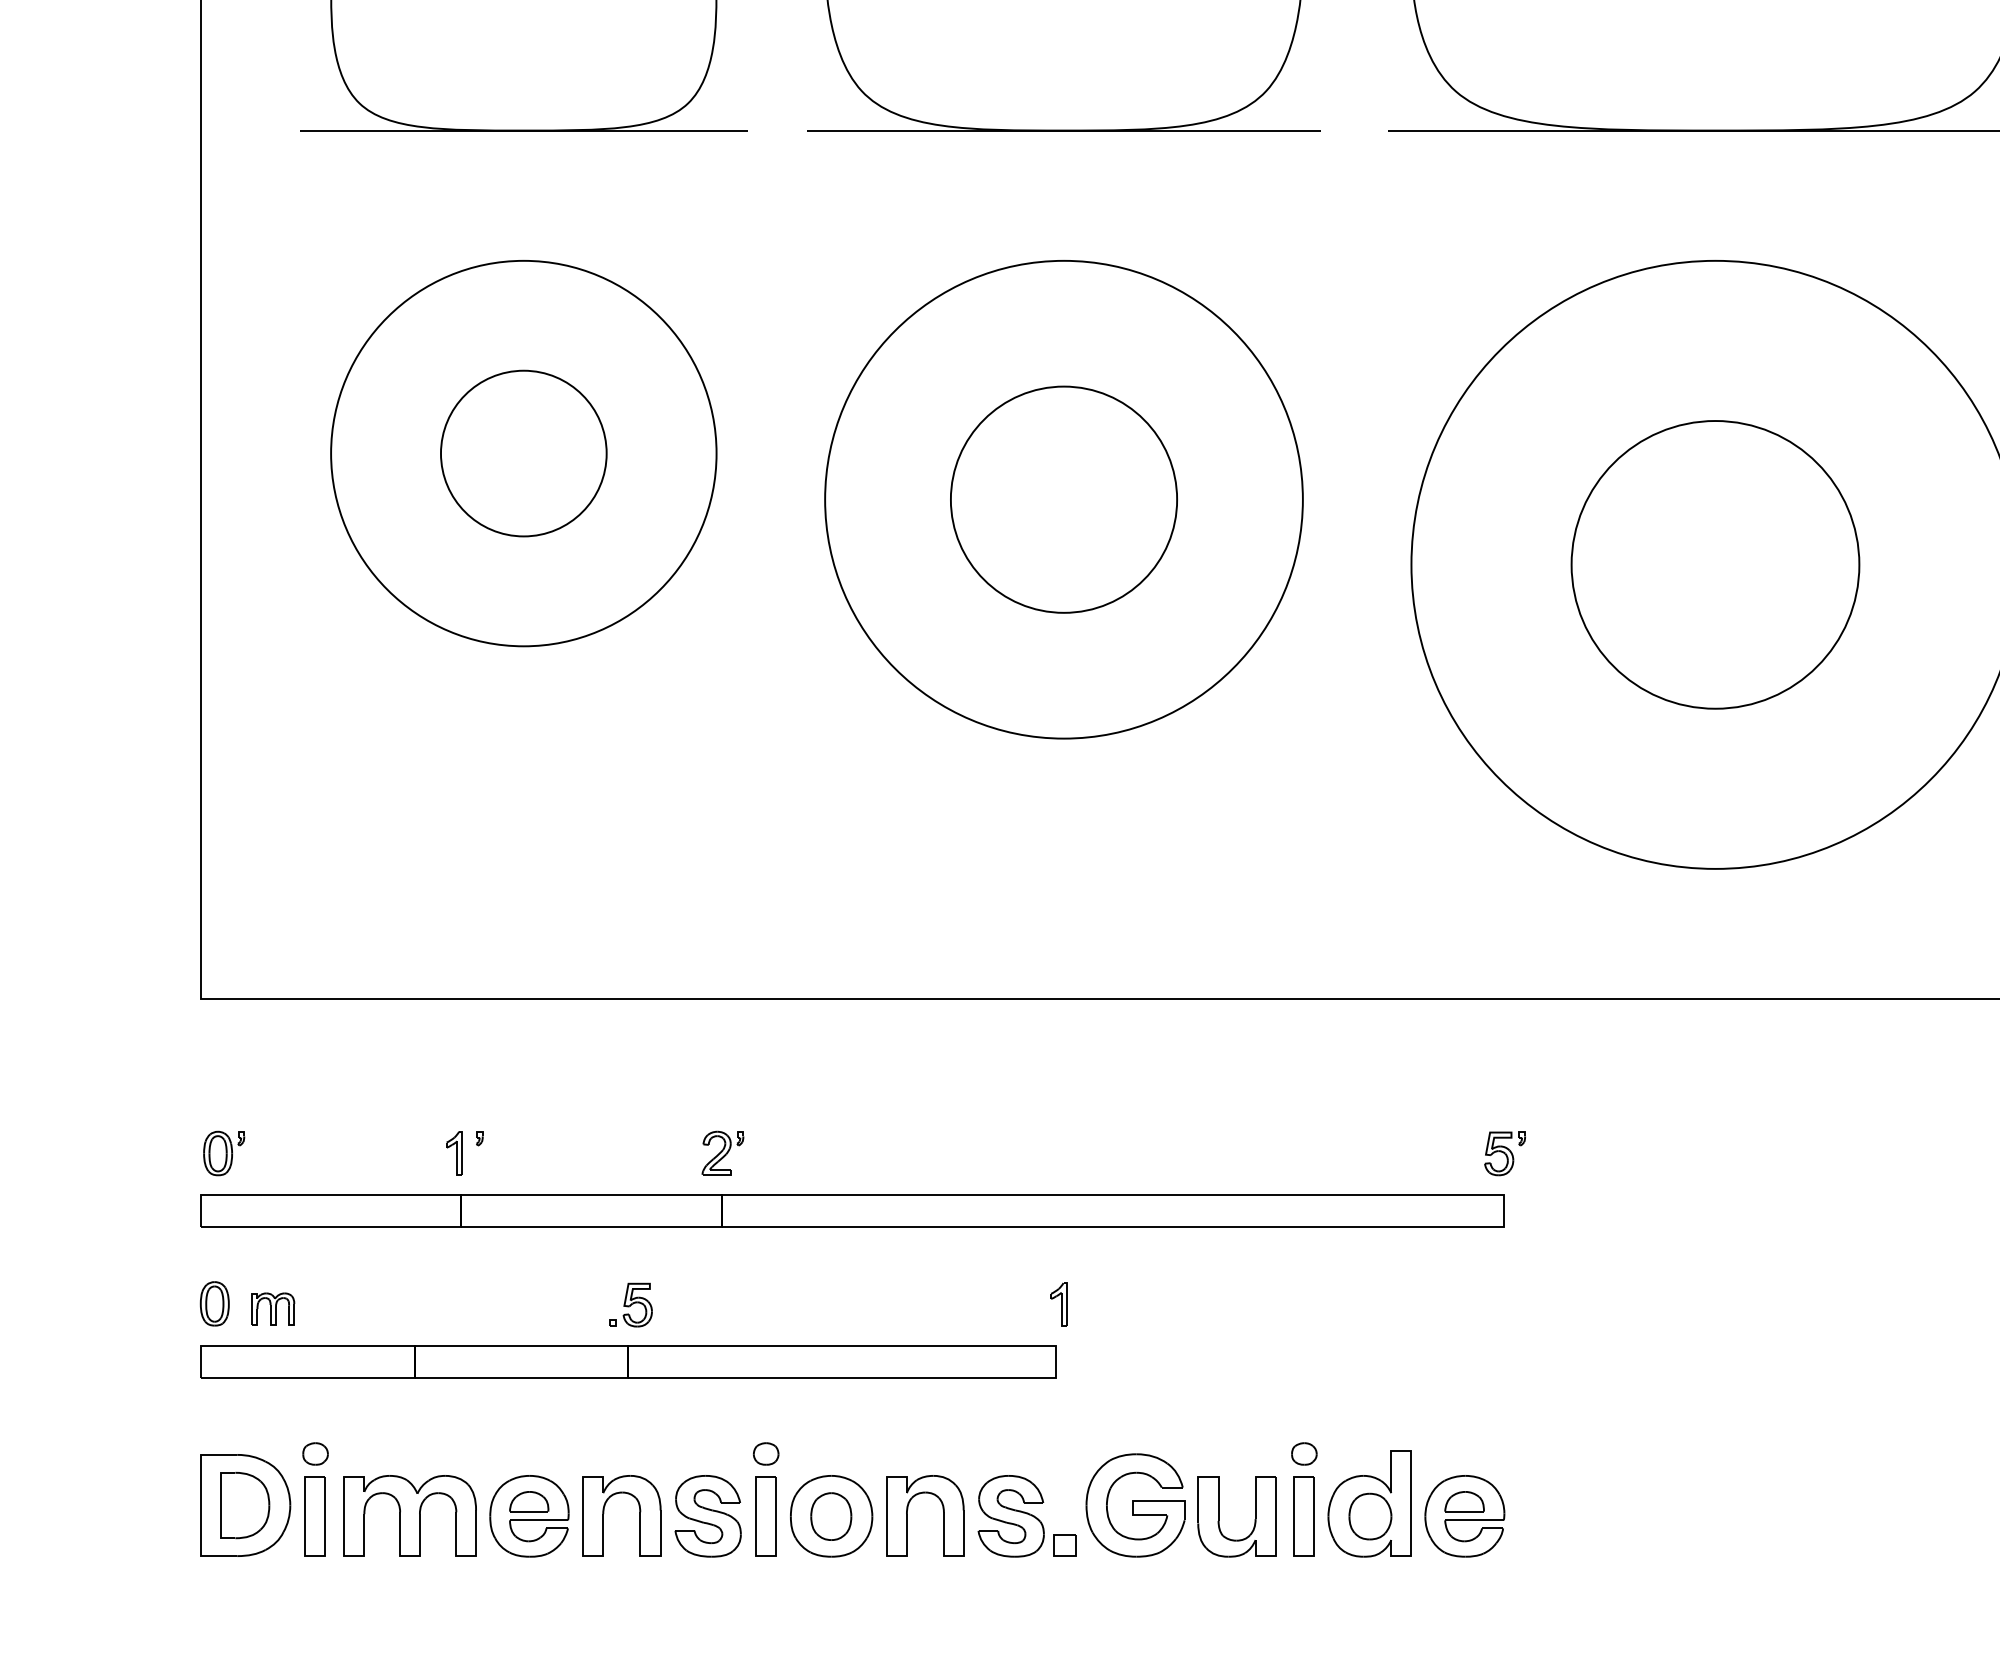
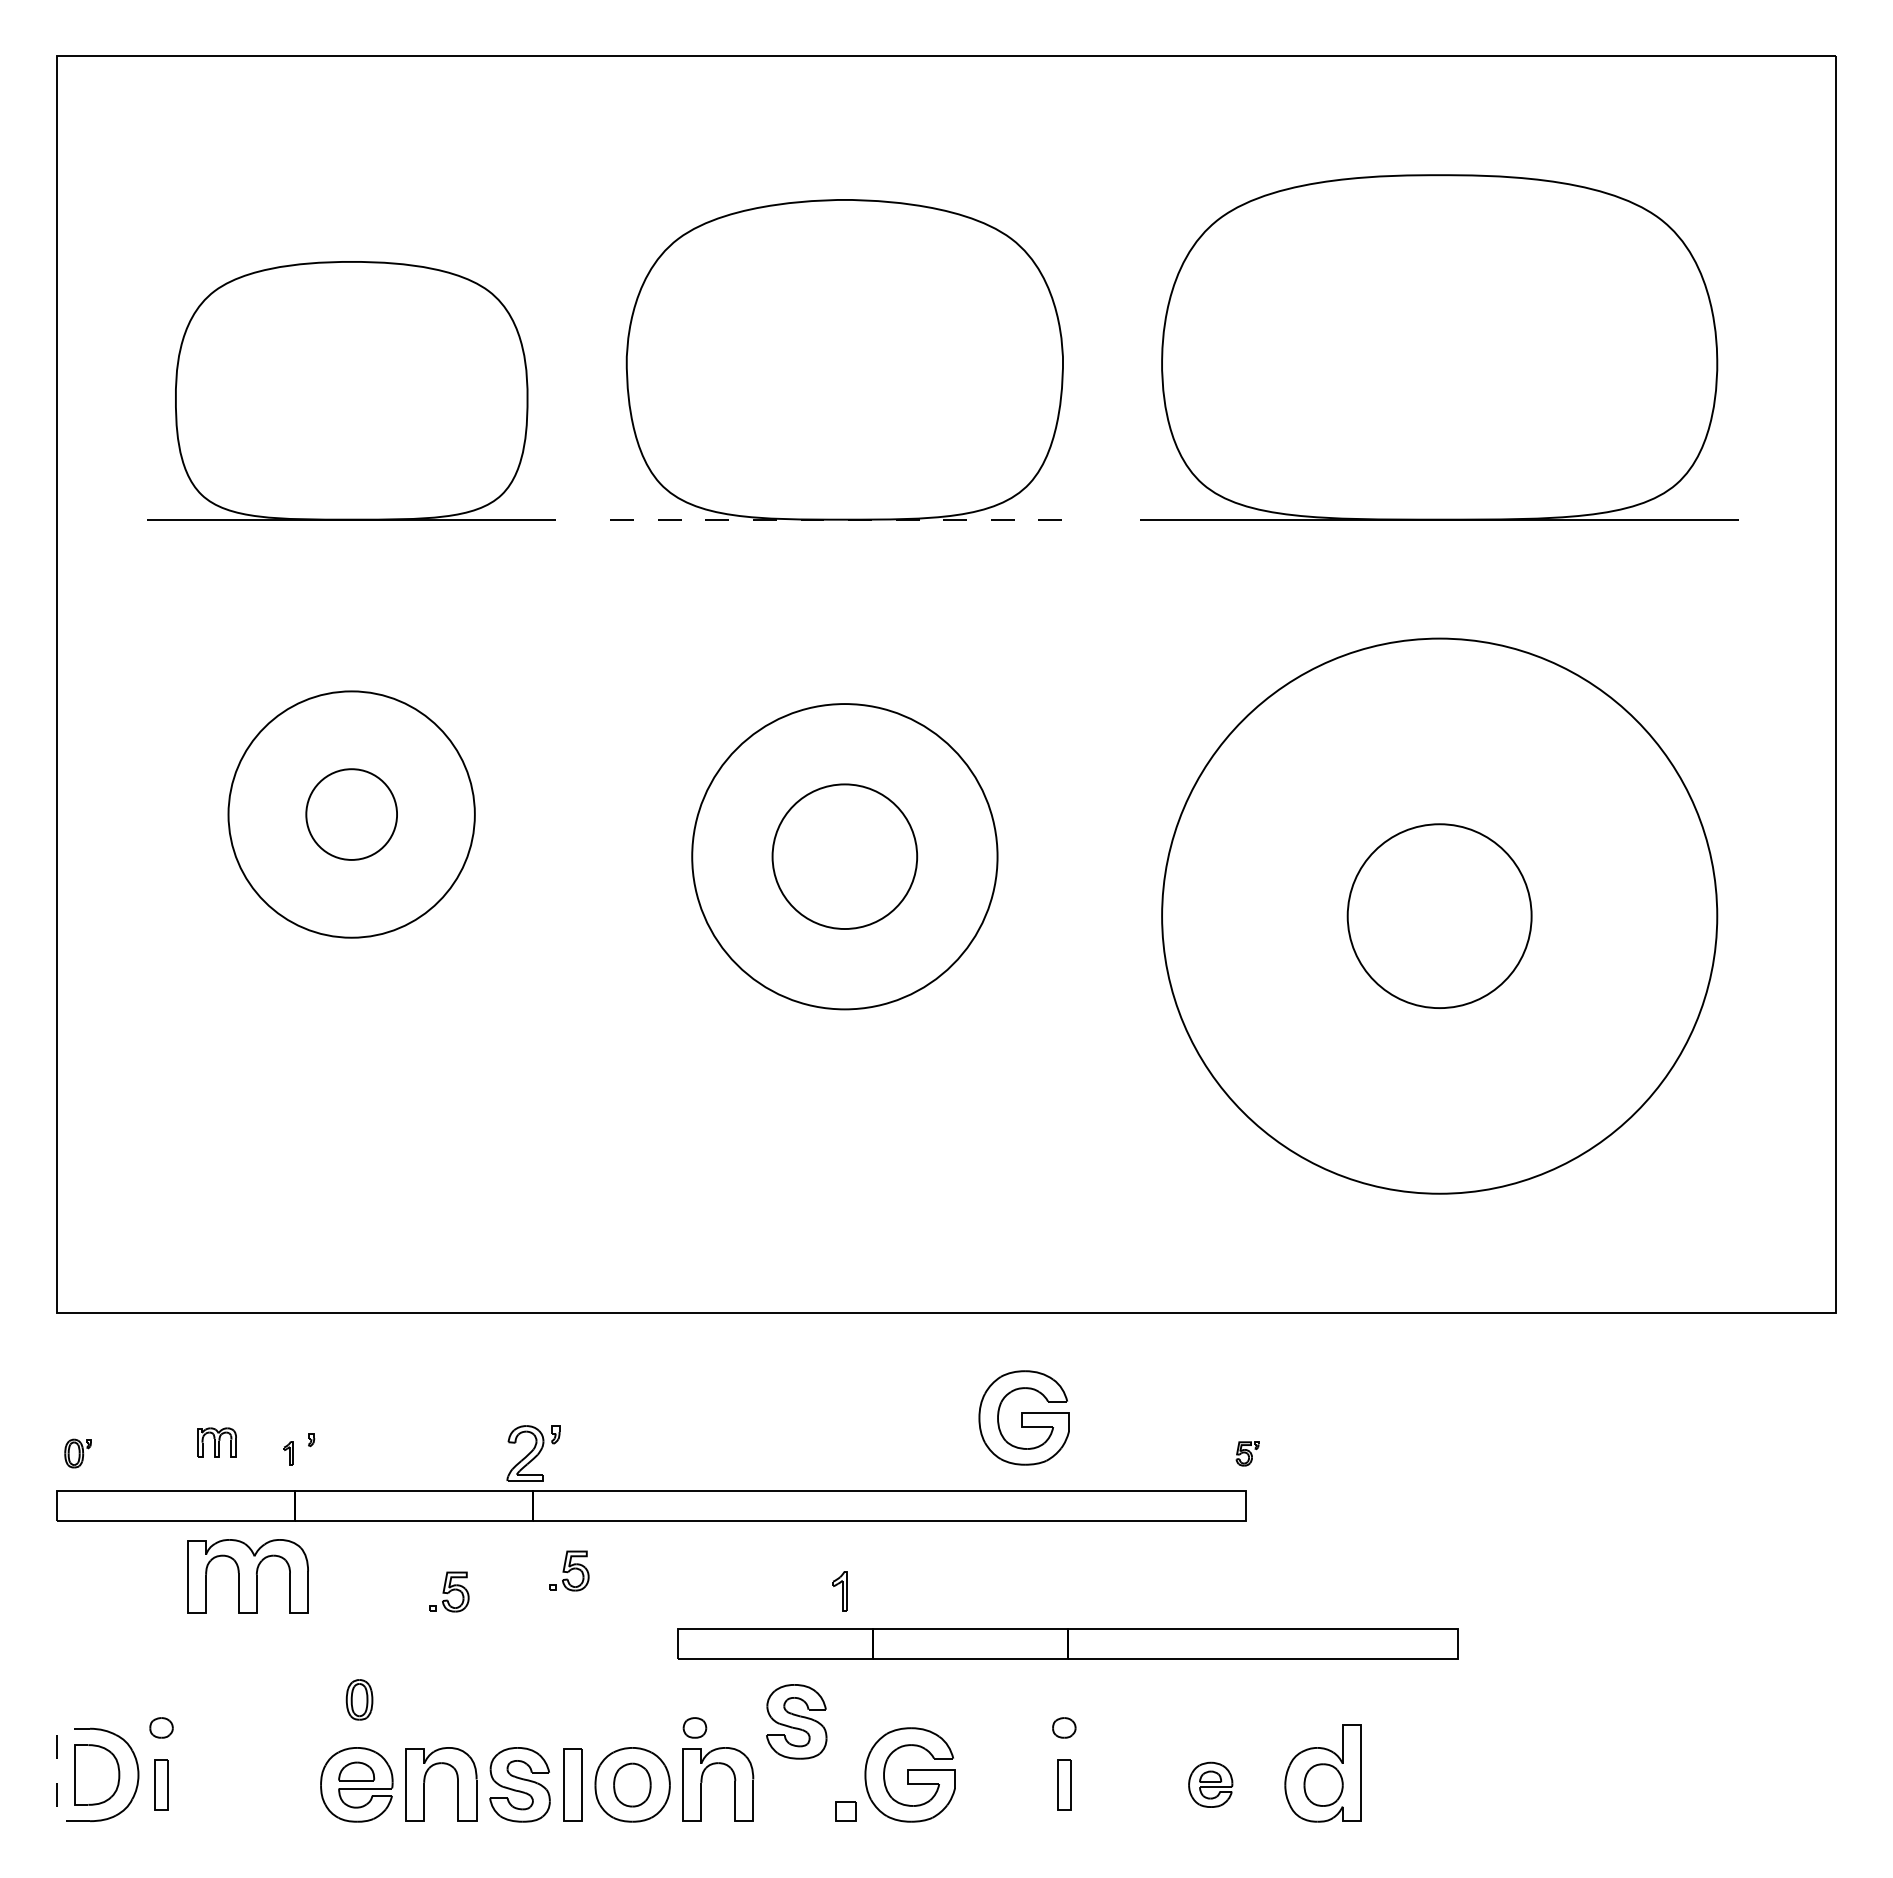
line: (1063, 130) -> (844, 519), solid -> dashed
circle: (523, 453) -> (351, 814), size x0.6
circle: (523, 453) -> (351, 814), size x0.7
circle: (1063, 499) -> (844, 856), size x0.7
circle: (1063, 499) -> (844, 856), size x0.7
circle: (1715, 564) -> (1439, 915), size x0.7
part: (1259, 1113) -> (1023, 1417), added
part: (722, 1152) -> (533, 1452), size x1.4
part: (223, 1153) -> (77, 1453), size x0.7
part: (454, 1153) -> (288, 1453), size x0.6
part: (1504, 1153) -> (1247, 1453), size x0.6
part: (762, 1281) -> (569, 1570), added
part: (214, 1303) -> (359, 1699), moved
part: (272, 1308) -> (216, 1442), moved
part: (627, 1361) -> (1067, 1643), moved
part: (765, 1453) -> (694, 1727), moved
part: (1369, 1503) -> (1322, 1773), moved
line: (200, 1504) -> (56, 1774), solid -> dashed
part: (315, 1515) -> (161, 1784), size x0.7
part: (409, 1515) -> (247, 1576), moved
part: (1011, 1515) -> (796, 1721), moved
part: (1303, 1515) -> (1063, 1784), size x0.7
part: (1464, 1515) -> (1210, 1784), size x0.6
part: (1219, 1517) -> (986, 1785), removed

